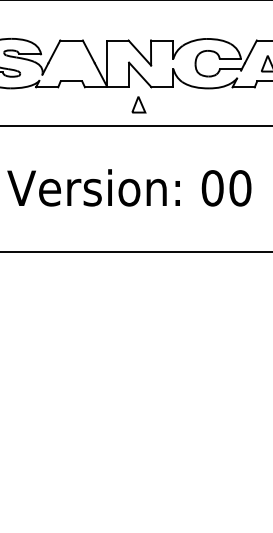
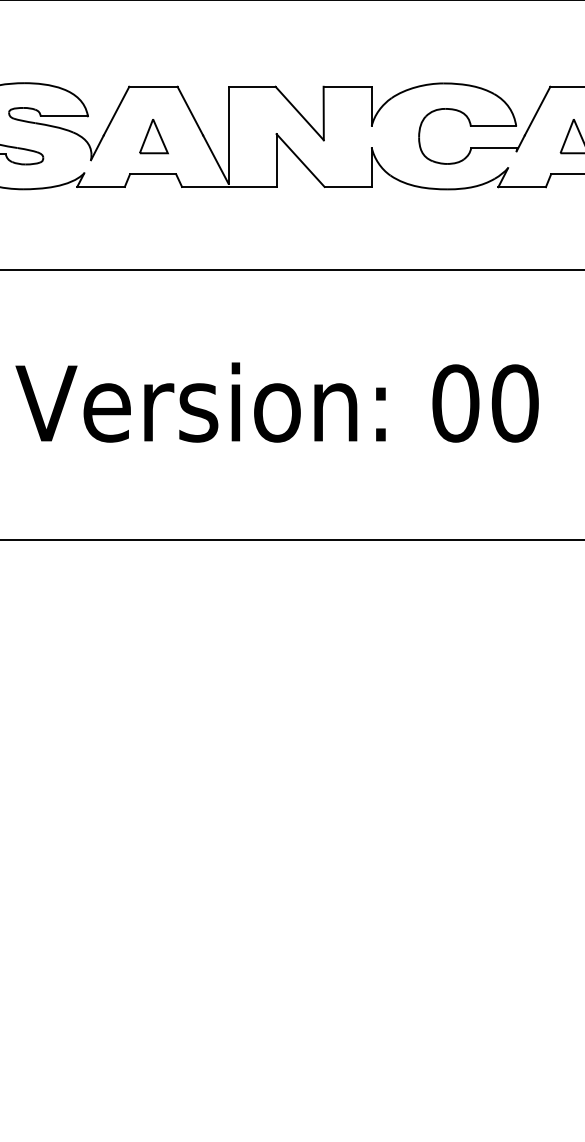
part: (138, 104) -> (153, 135), moved

